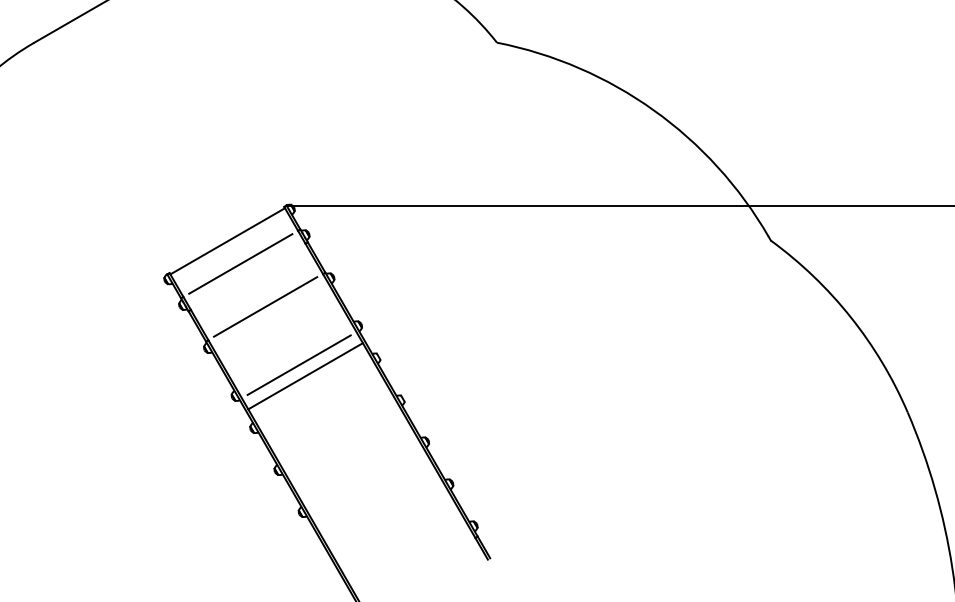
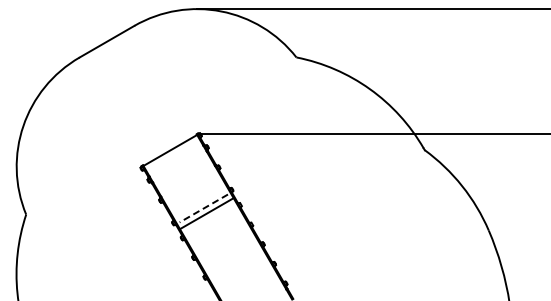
line: (240, 264) -> (176, 161), removed
line: (264, 307) -> (187, 181), removed
line: (298, 365) -> (203, 208), solid -> dashed

